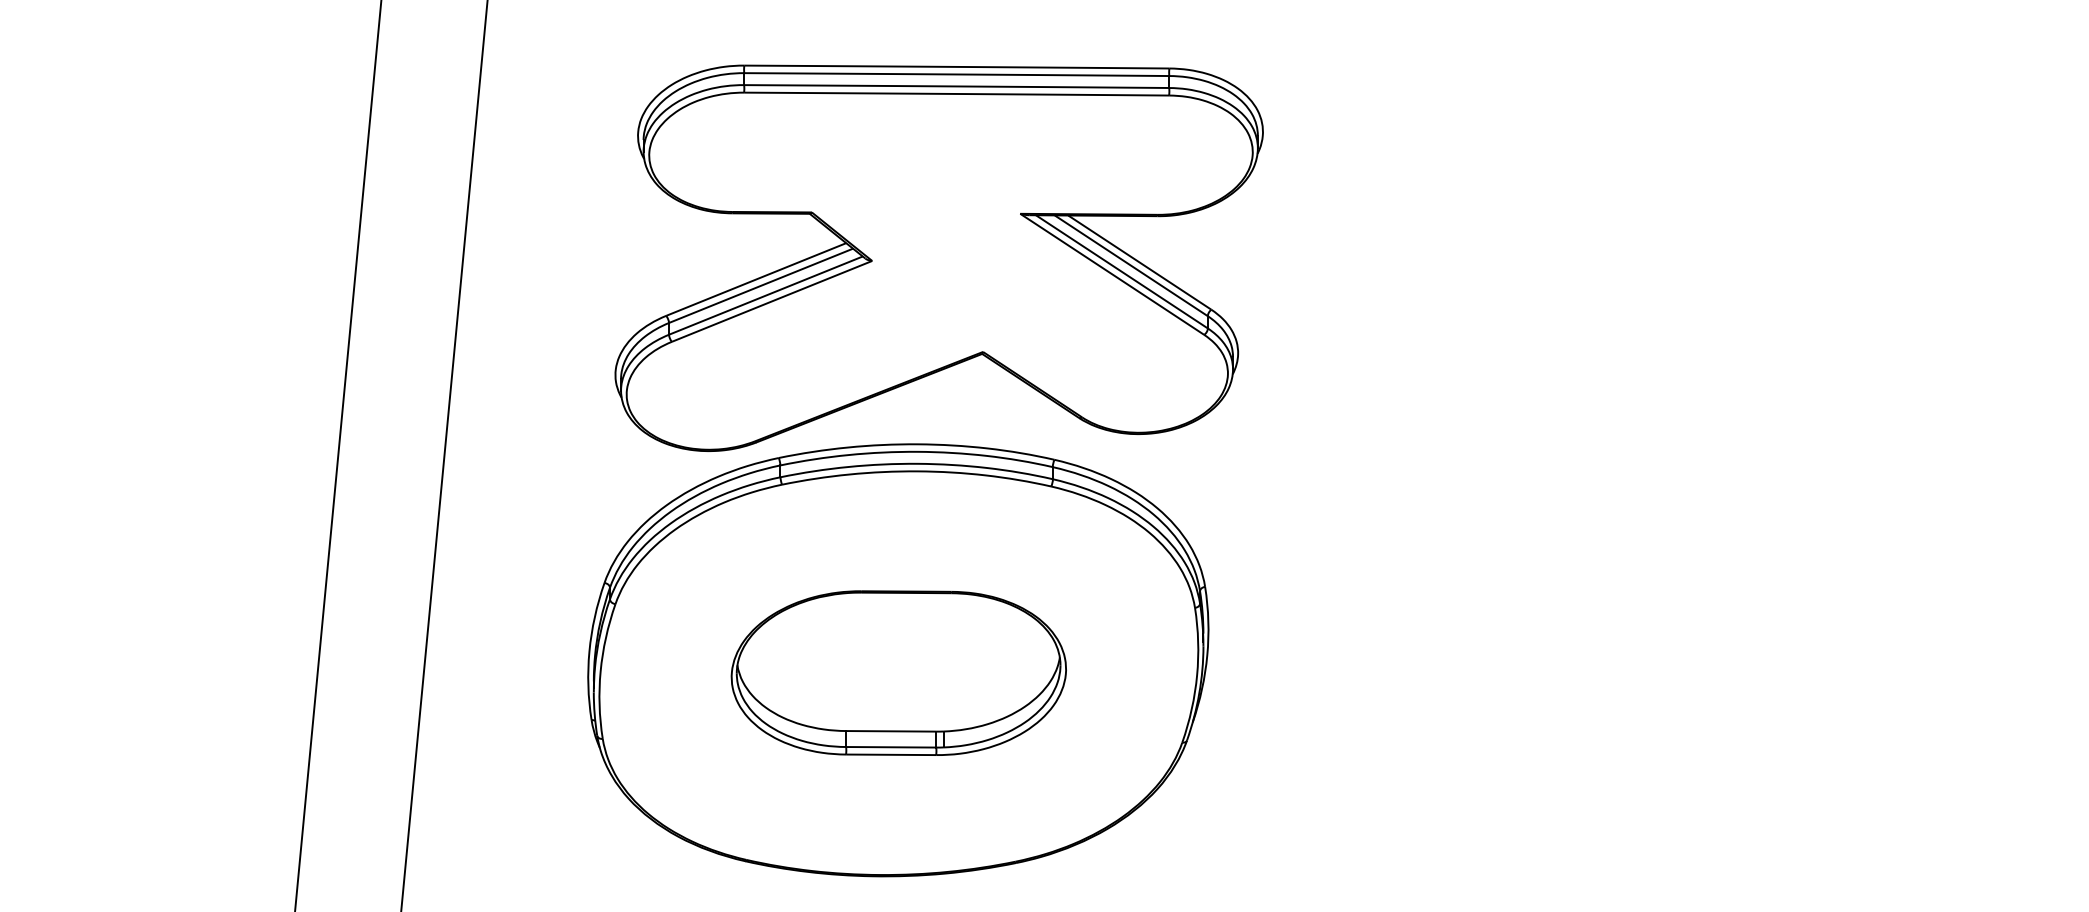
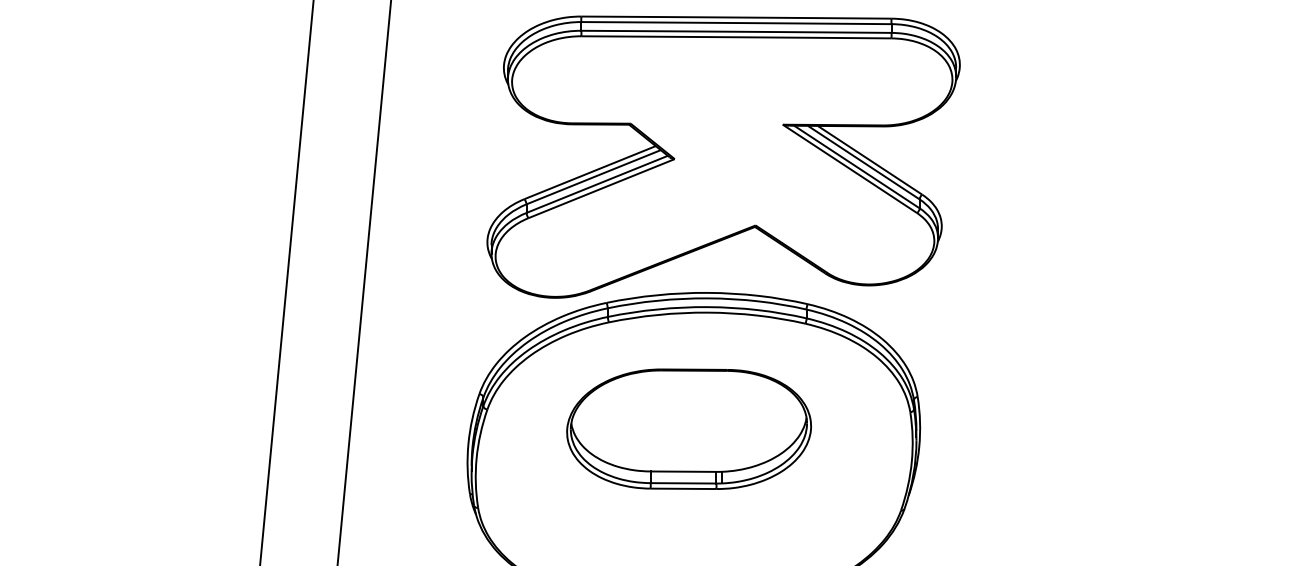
part: (898, 672) -> (688, 428), moved

